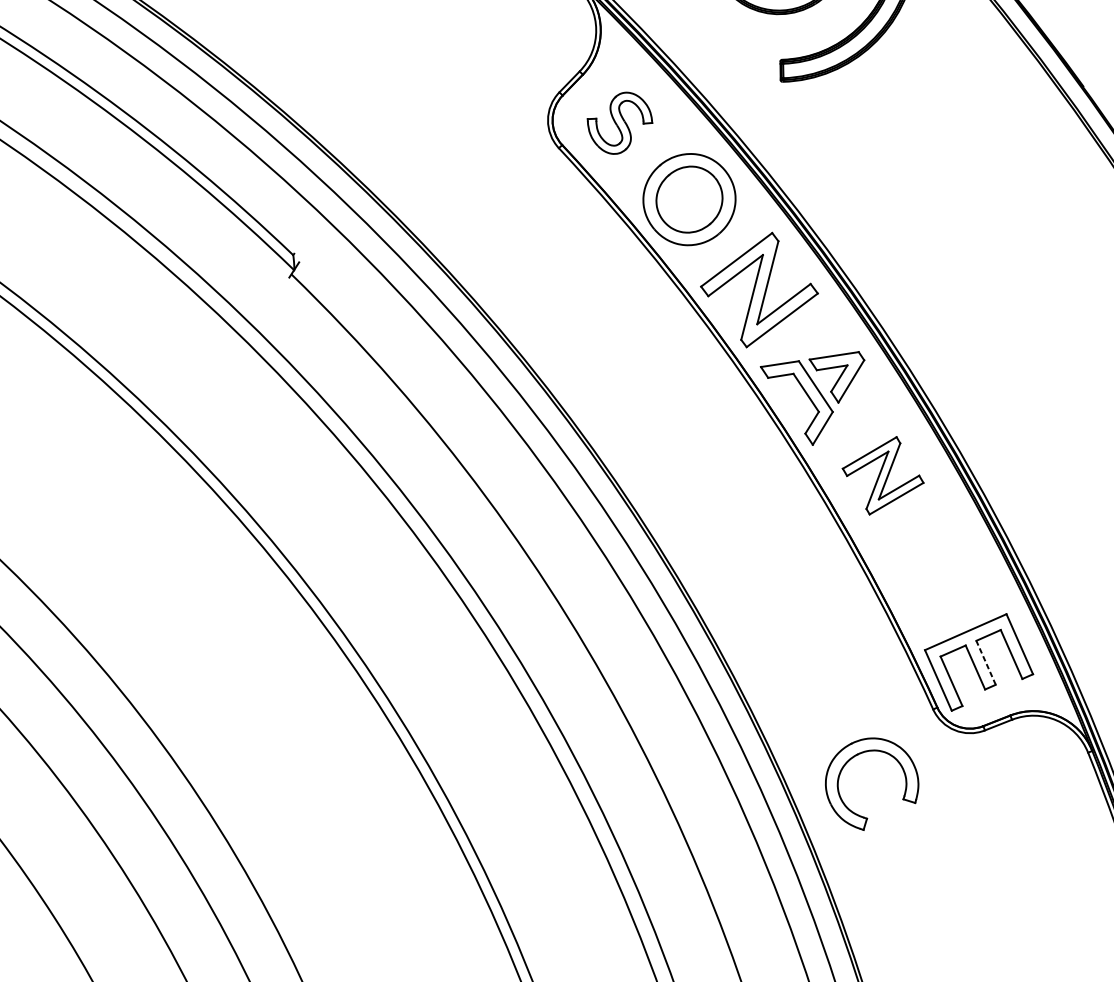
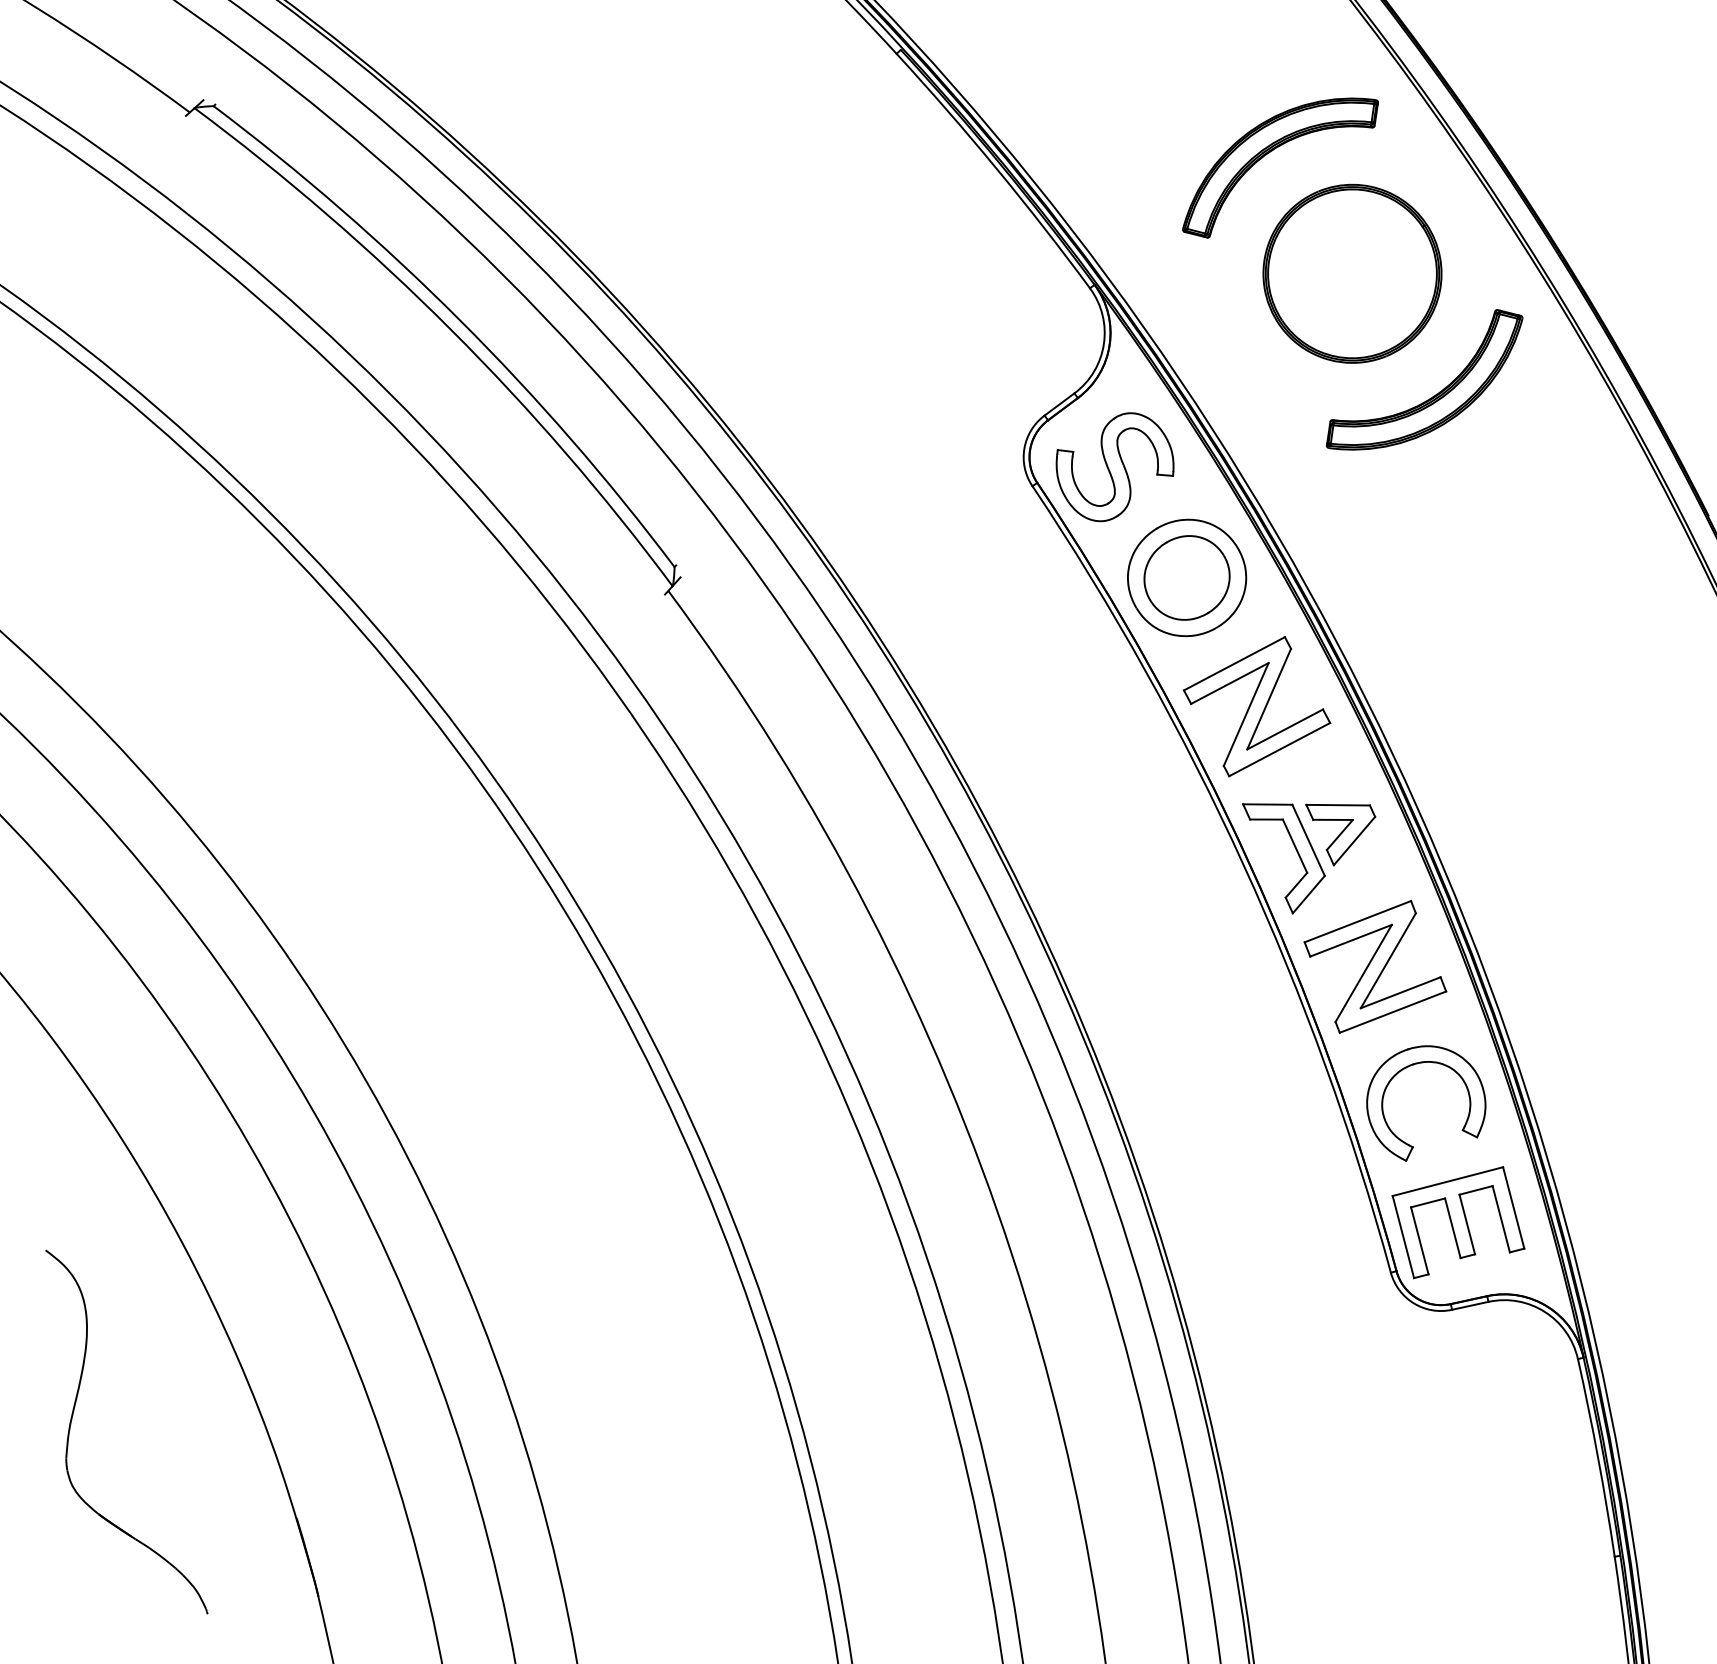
part: (619, 123) -> (1114, 467), size x1.43
part: (883, 475) -> (1375, 966), size x1.43
line: (986, 662) -> (1467, 1224), dashed -> solid
part: (858, 755) -> (1414, 1065), moved

